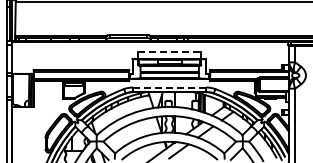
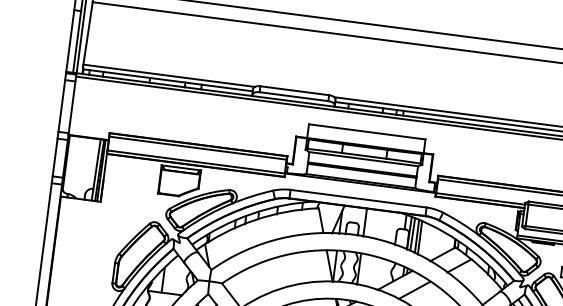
line: (170, 51) -> (368, 131), dashed -> solid
line: (169, 87) -> (358, 198), dashed -> solid

